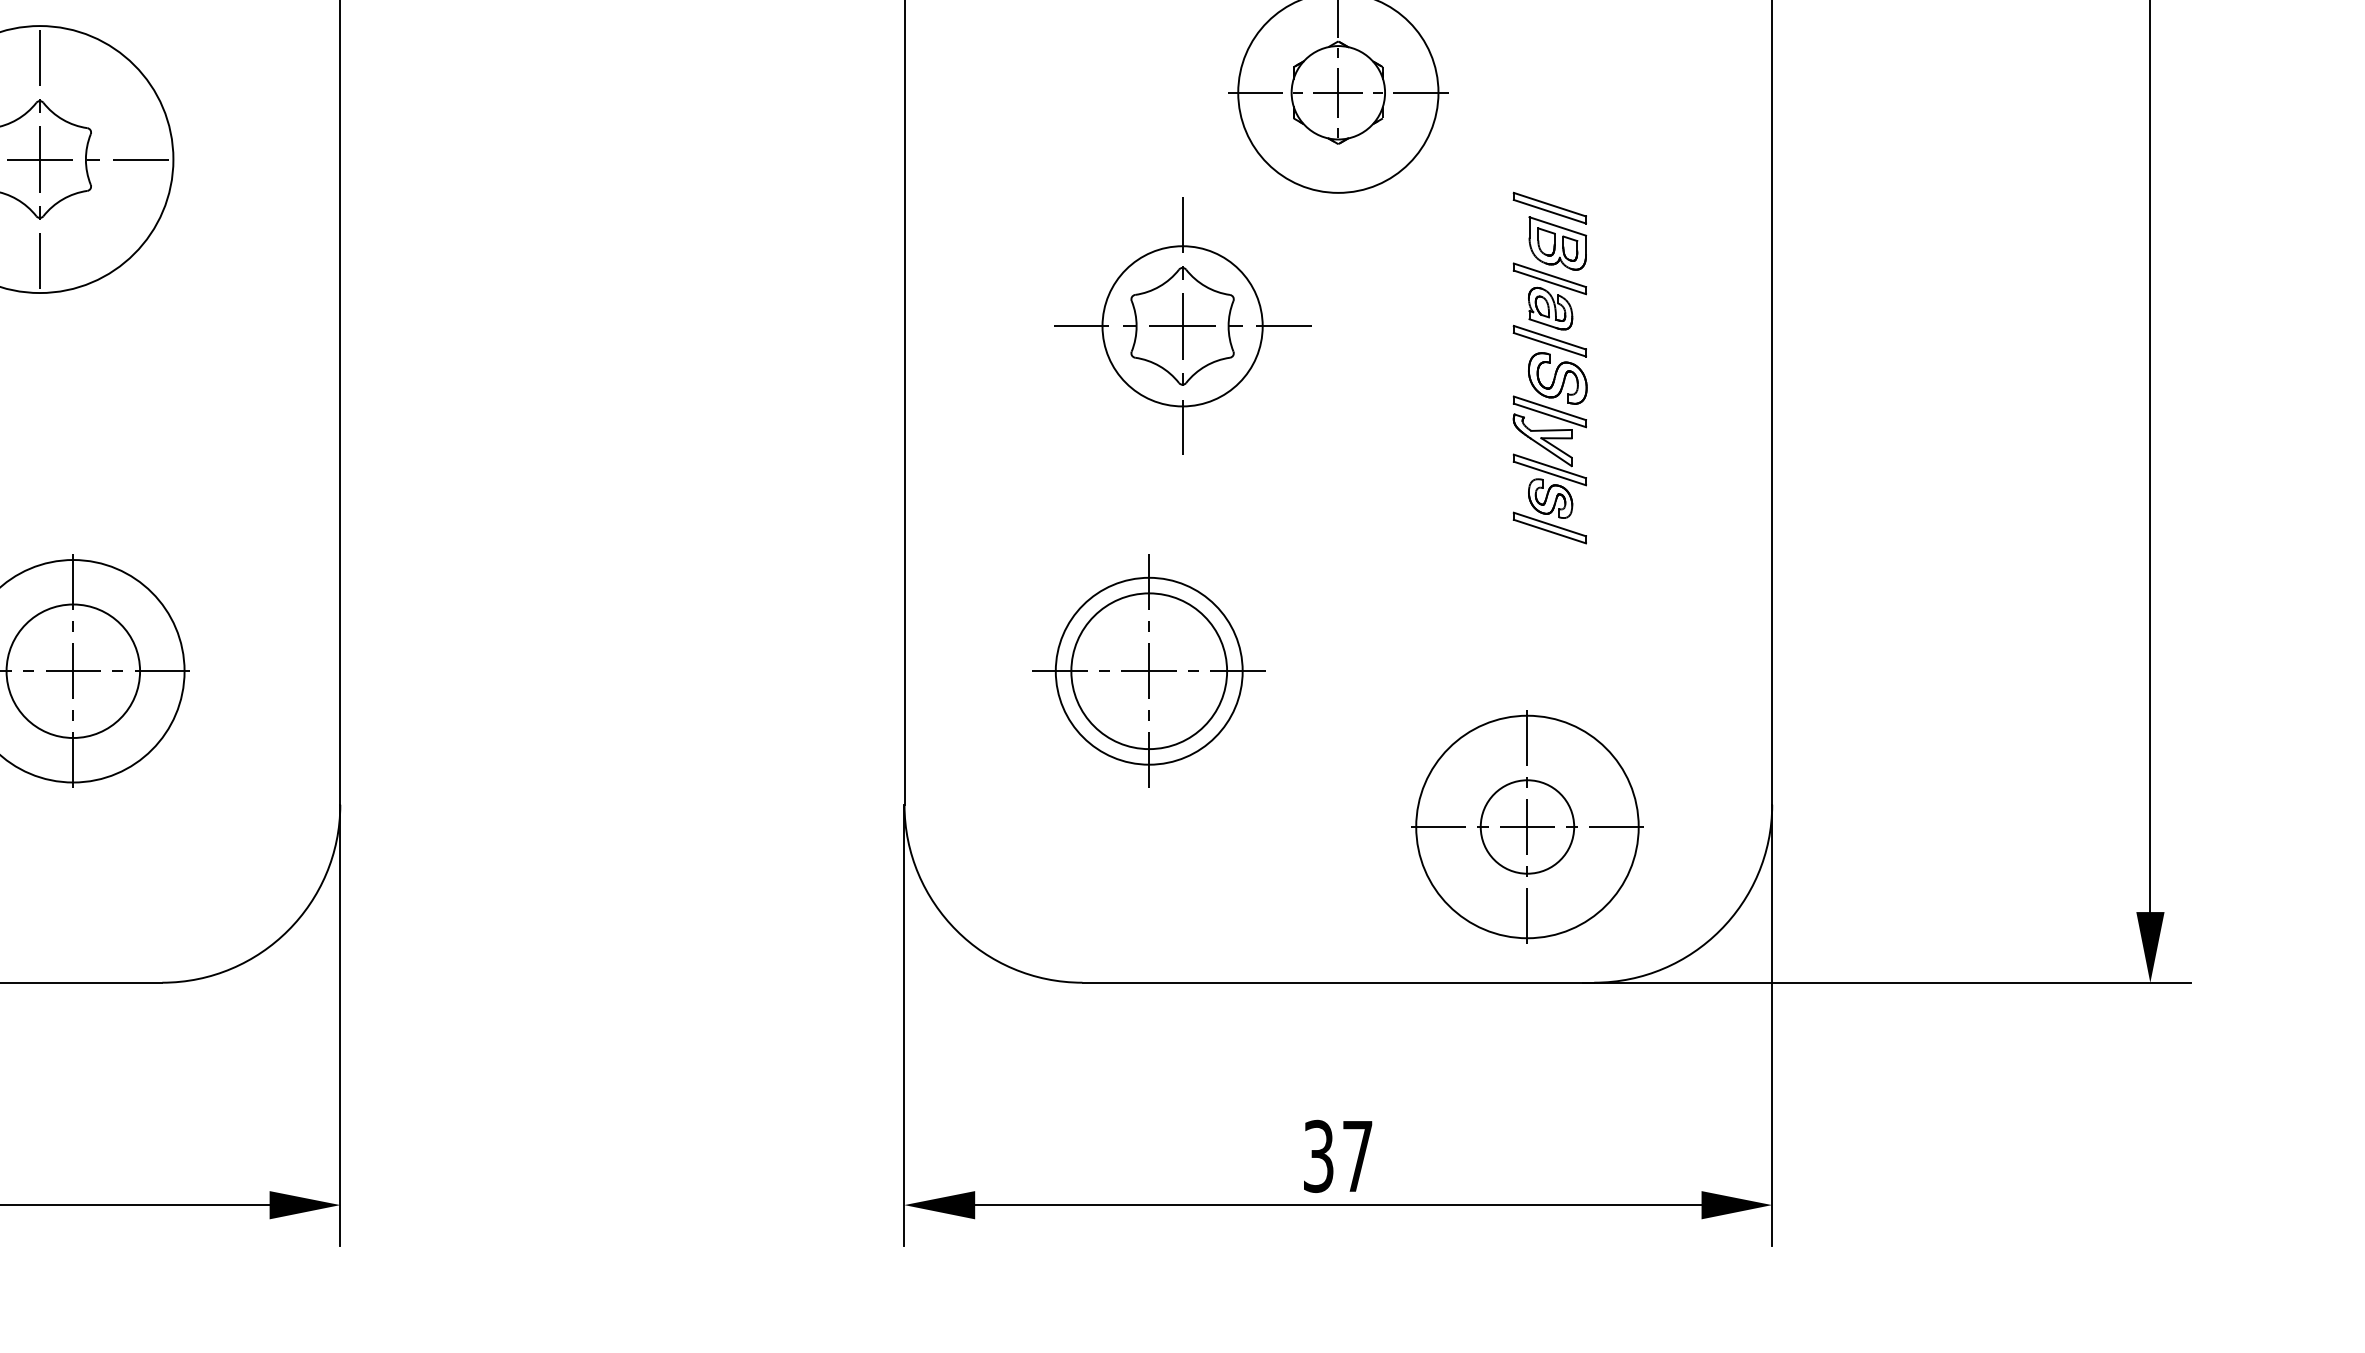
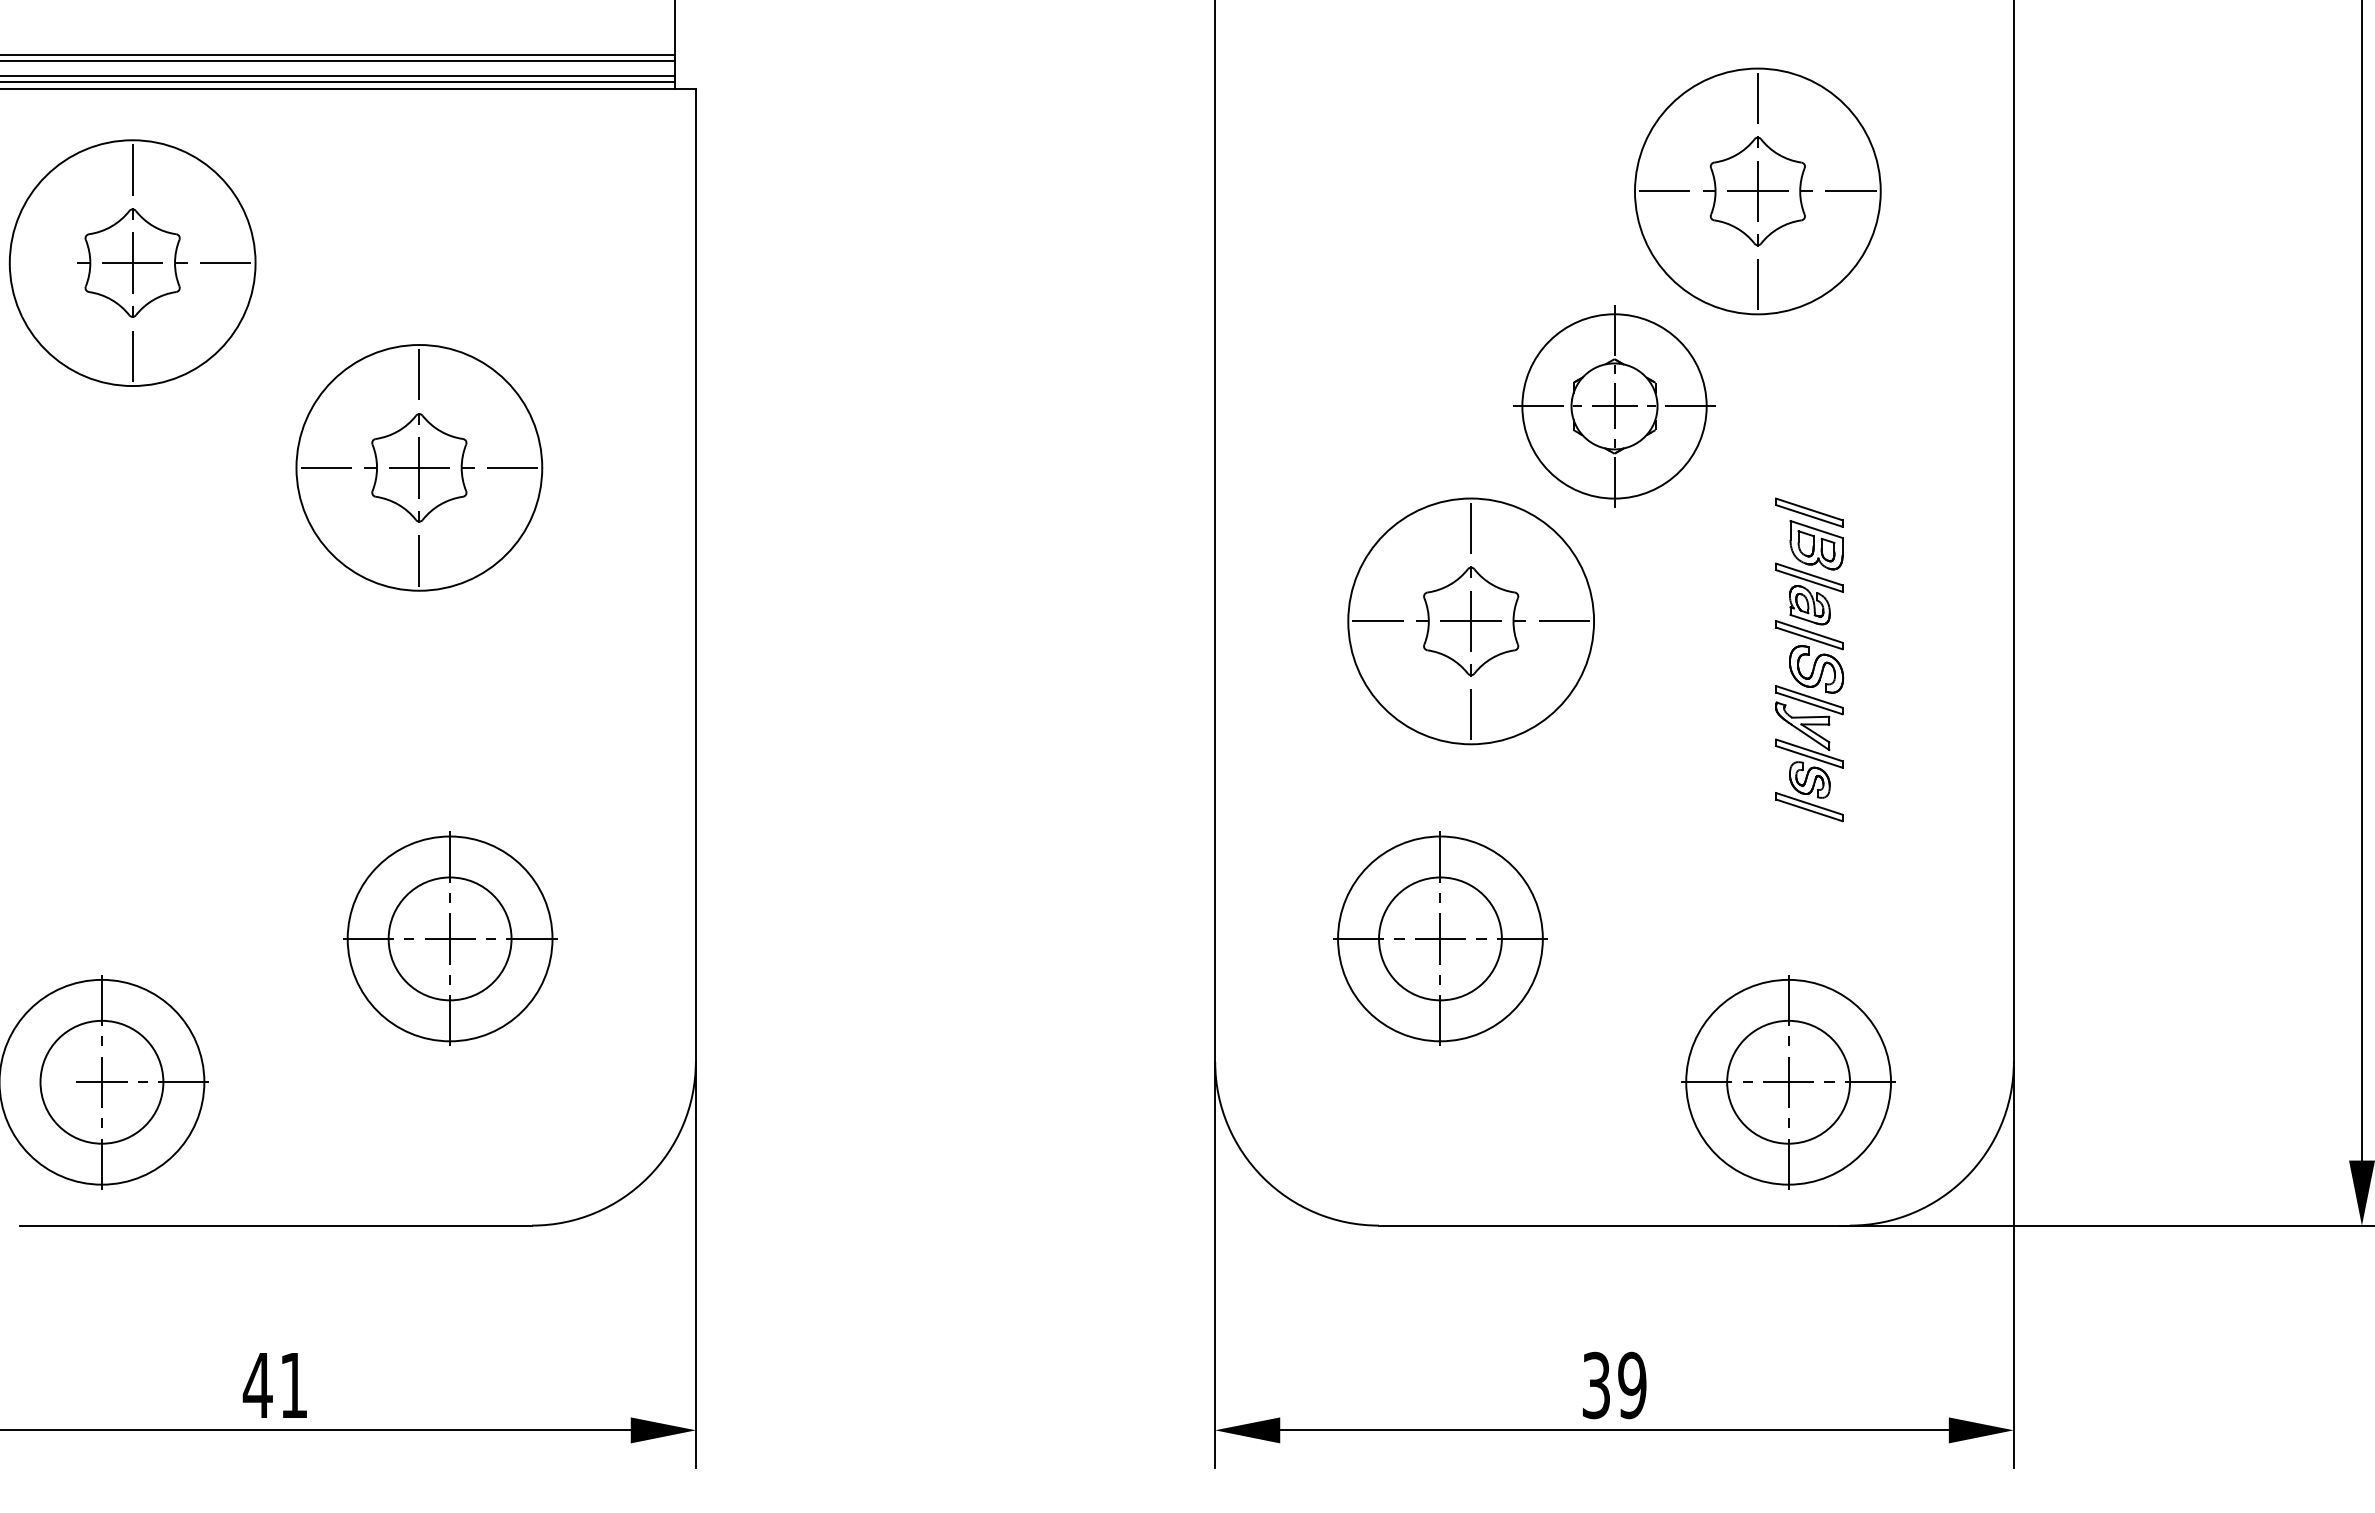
line: (1338, 177) -> (1614, 484), added
circle: (1182, 326) -> (1471, 621), size x1.67
circle: (1149, 670) -> (1440, 938), size x0.71
circle: (1149, 670) -> (1440, 938), size x1.43
circle: (1527, 826) -> (1788, 1081), size x1.43
text: (1357, 1156) -> (1632, 1385), 37 -> 39

